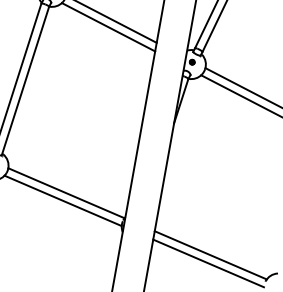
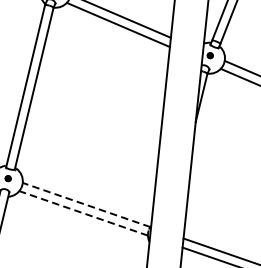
line: (66, 193) -> (86, 205), solid -> dashed
line: (63, 200) -> (83, 212), solid -> dashed

